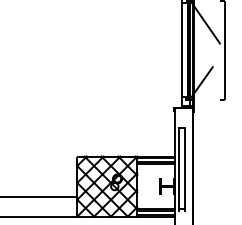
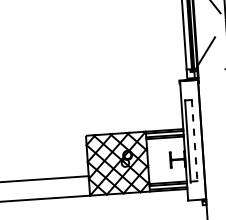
line: (185, 169) -> (194, 141), solid -> dashed

